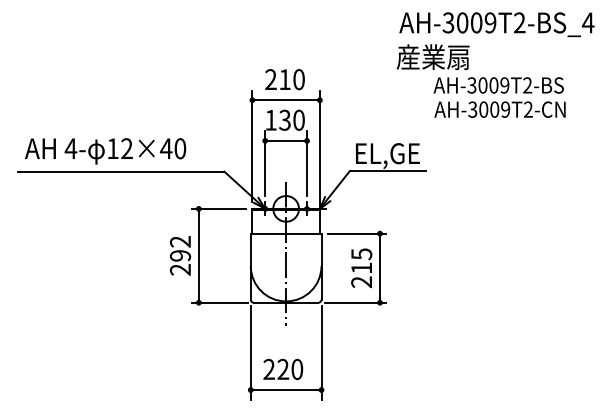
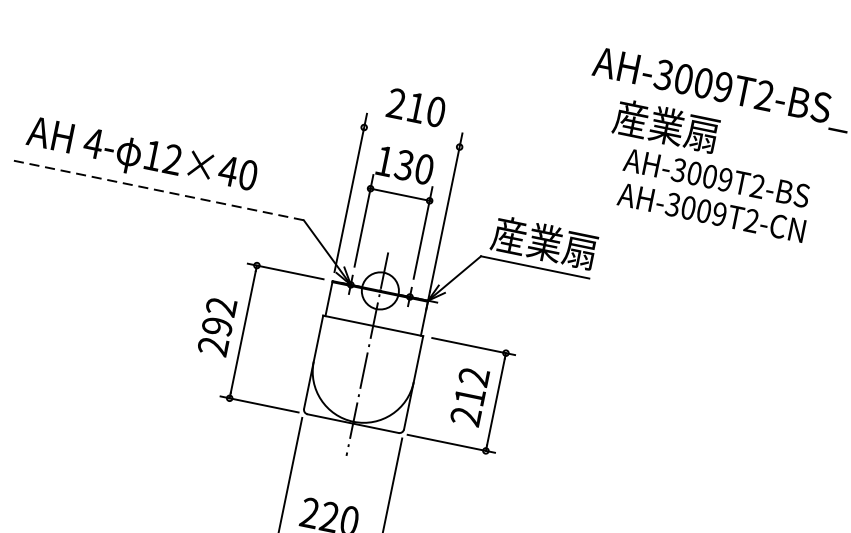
text: (432, 56) -> (665, 124), moved
line: (286, 100) -> (412, 137), removed
text: (390, 154) -> (543, 244), EL,GE -> 産業扇
line: (121, 171) -> (158, 190), solid -> dashed
text: (361, 254) -> (473, 377), 215 -> 212

